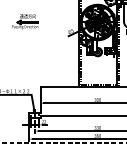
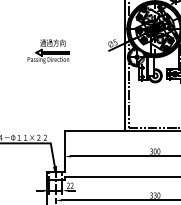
part: (25, 21) -> (49, 51), moved

